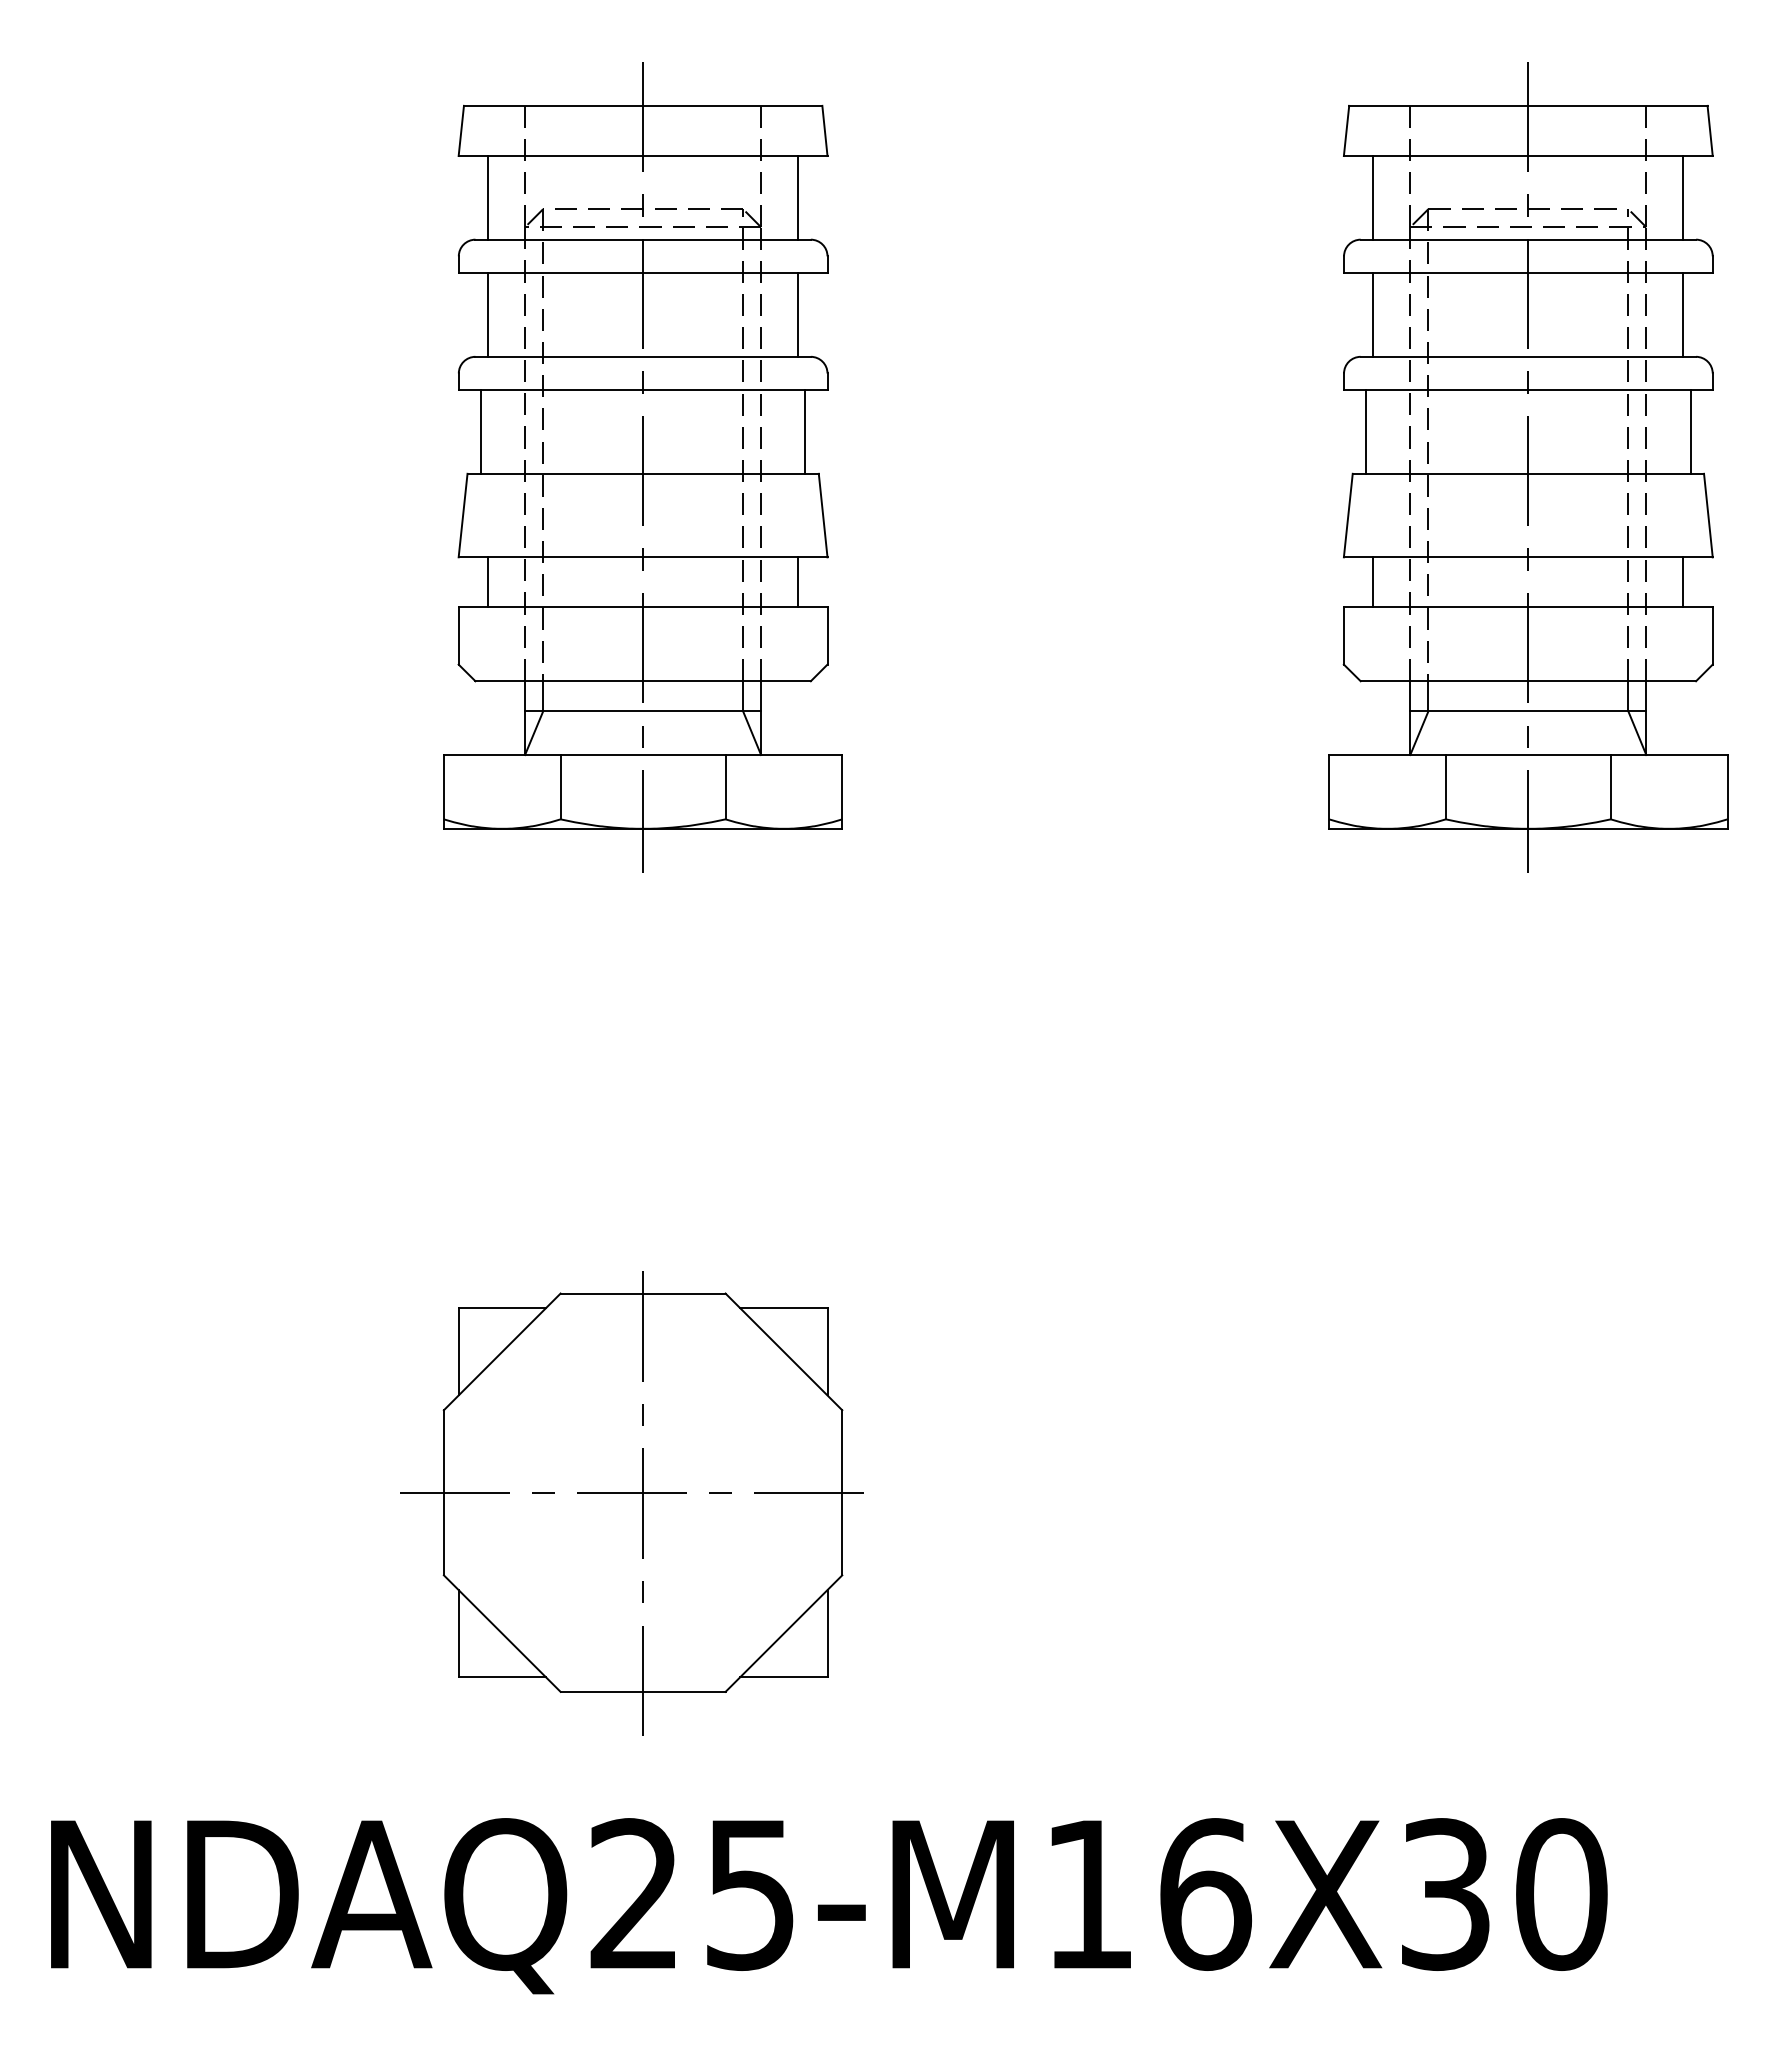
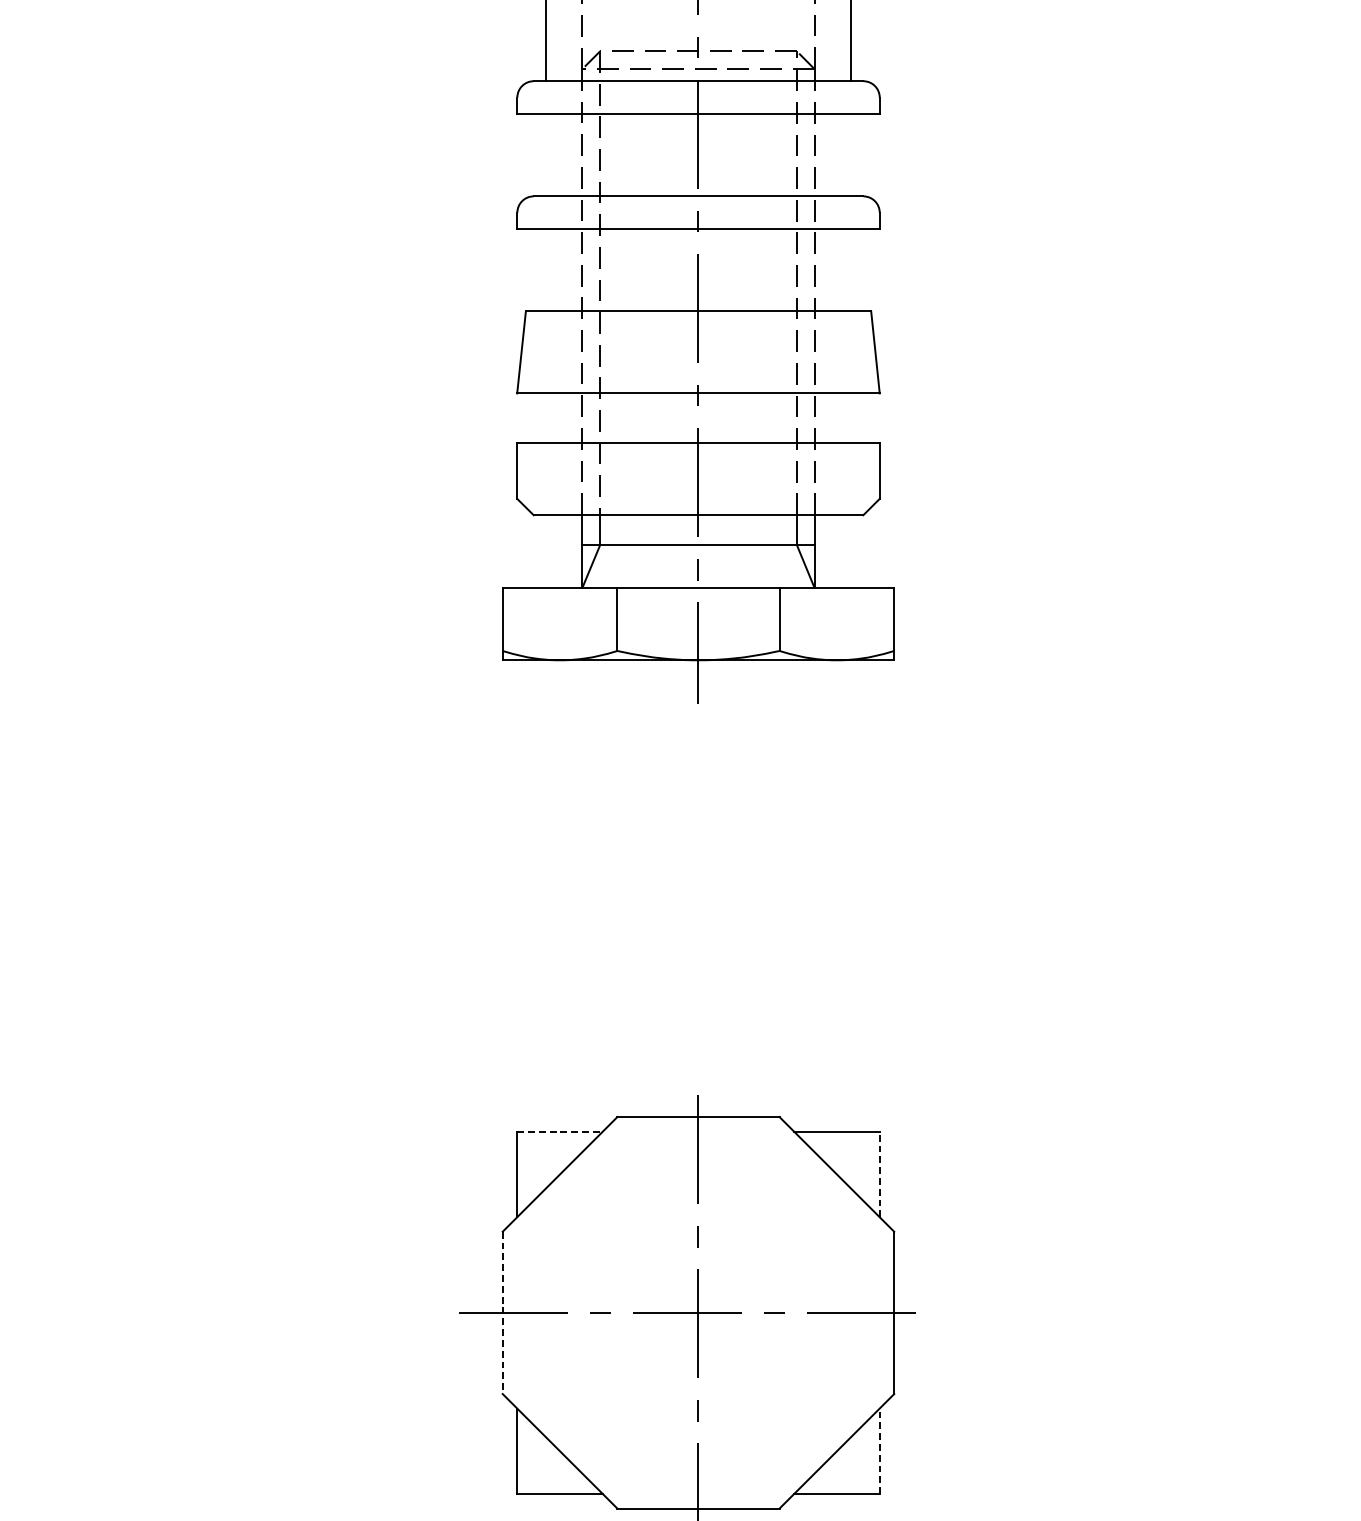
line: (488, 314) -> (546, 154), removed
line: (798, 314) -> (851, 154), removed
line: (480, 431) -> (538, 269), removed
line: (805, 431) -> (858, 269), removed
line: (488, 582) -> (546, 418), removed
line: (798, 582) -> (851, 418), removed
line: (502, 1308) -> (560, 1131), solid -> dashed
line: (827, 1351) -> (879, 1174), solid -> dashed
line: (443, 1492) -> (502, 1312), solid -> dashed
line: (827, 1633) -> (879, 1451), solid -> dashed

